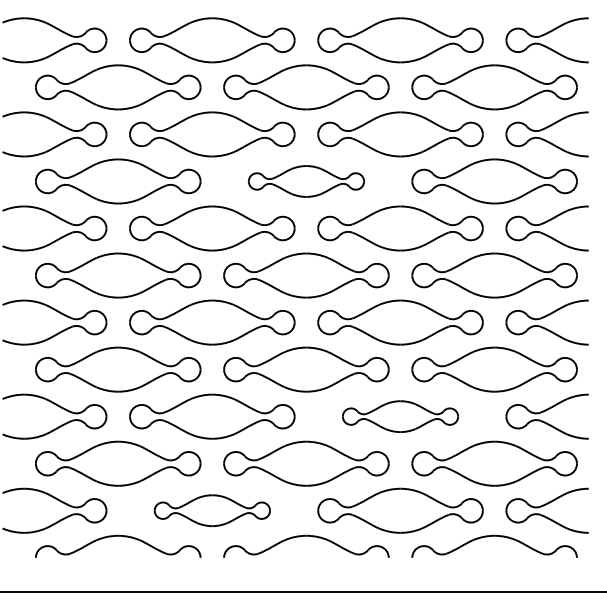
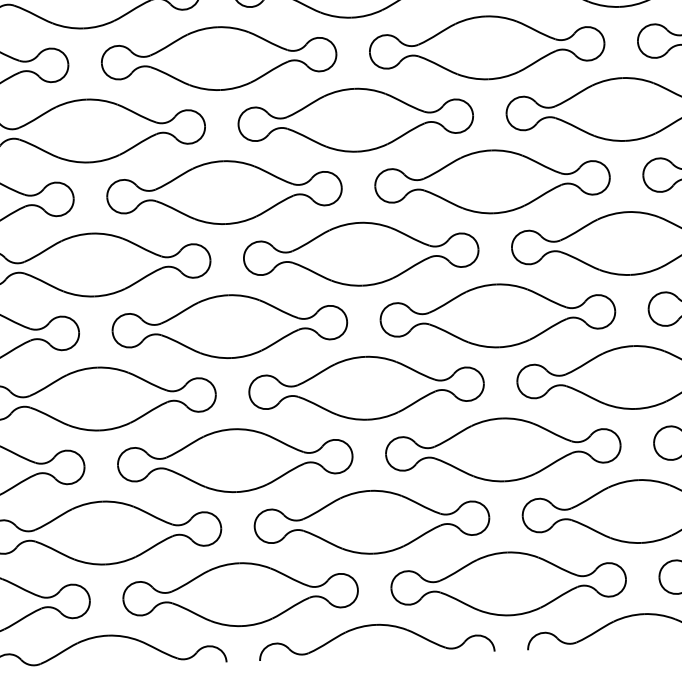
part: (306, 181) -> (355, 120), size x1.43
part: (400, 416) -> (503, 449), size x1.43
part: (212, 510) -> (240, 594), size x1.43

